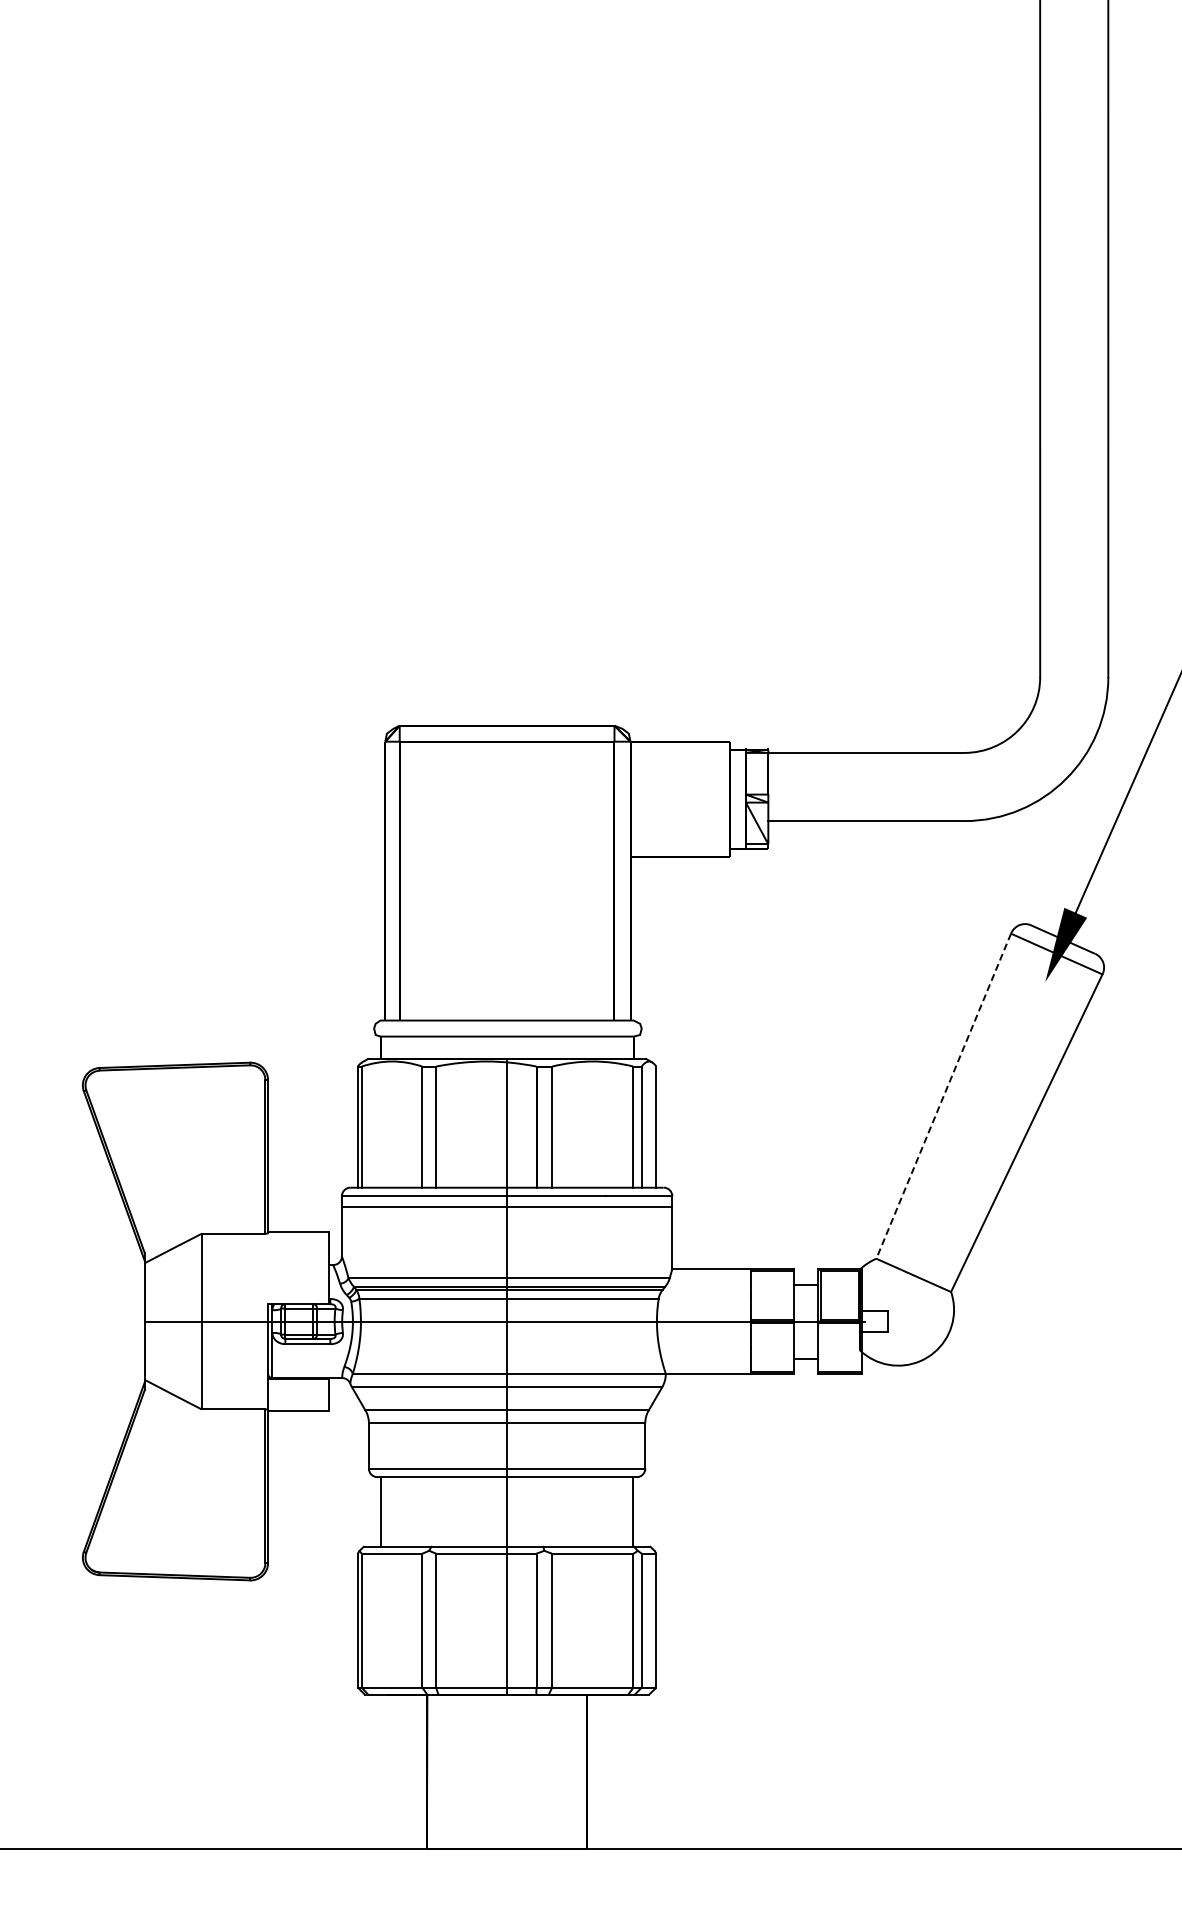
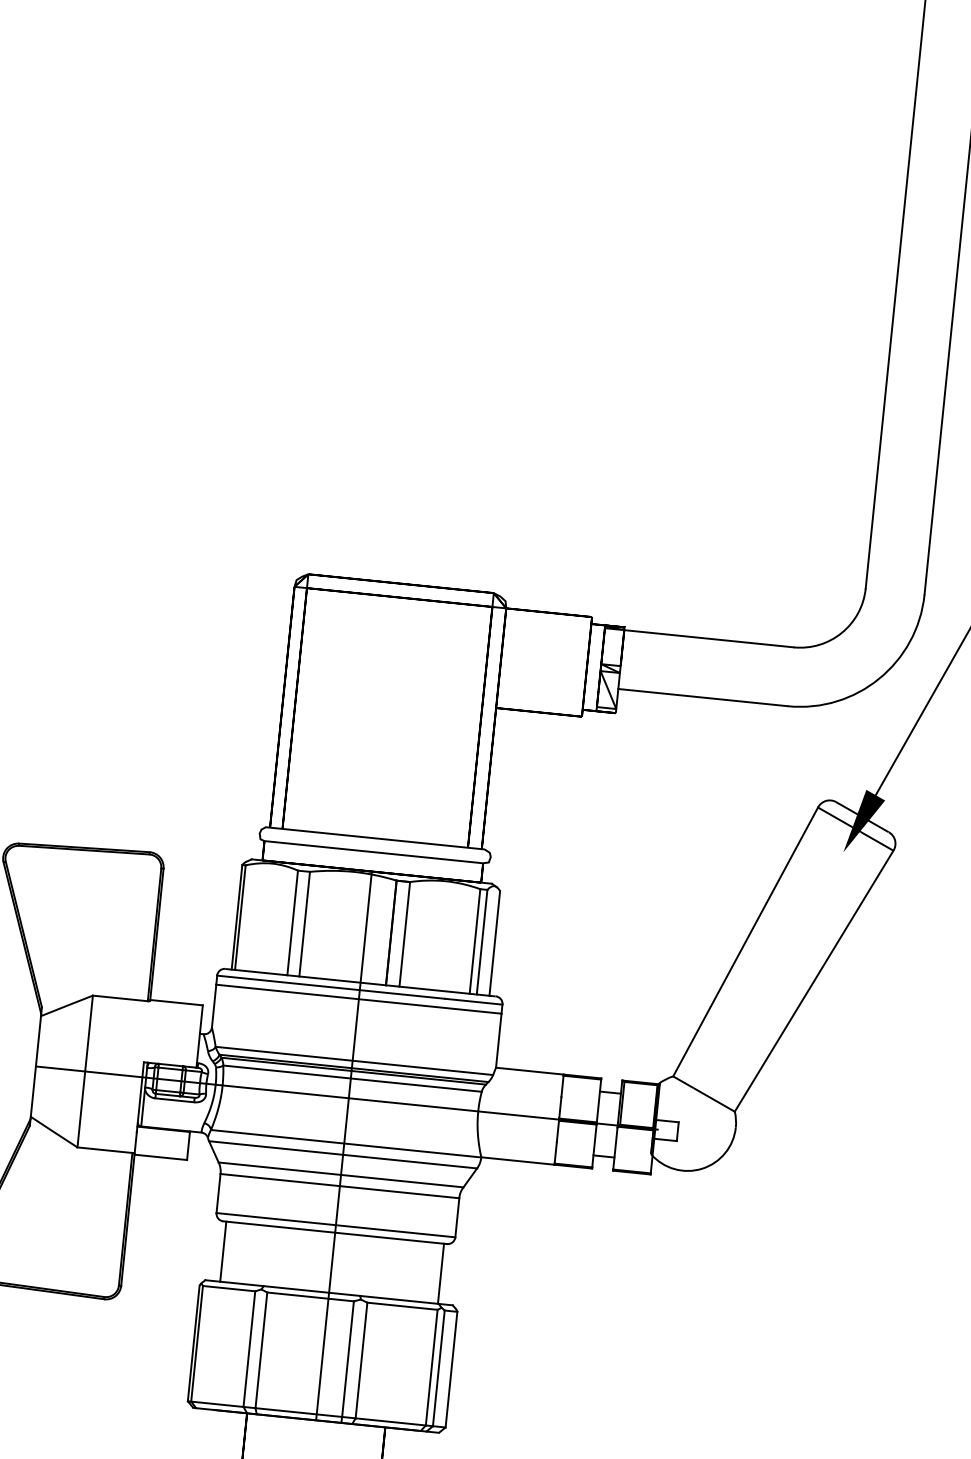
line: (943, 1096) -> (745, 942), dashed -> solid

